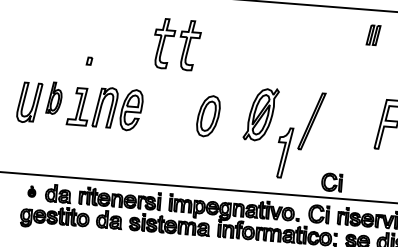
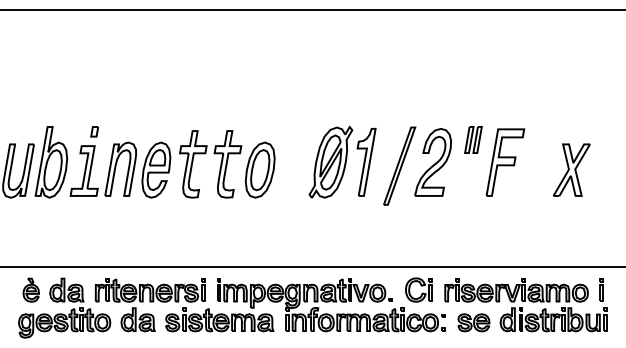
part: (373, 34) -> (473, 139), moved
part: (183, 48) -> (219, 168), moved
part: (89, 60) -> (94, 131), moved
part: (54, 98) -> (51, 162), size x1.67
part: (336, 120) -> (432, 162), added
part: (284, 153) -> (366, 162), moved
part: (331, 182) -> (432, 245), removed
part: (31, 191) -> (30, 289), size x1.67

